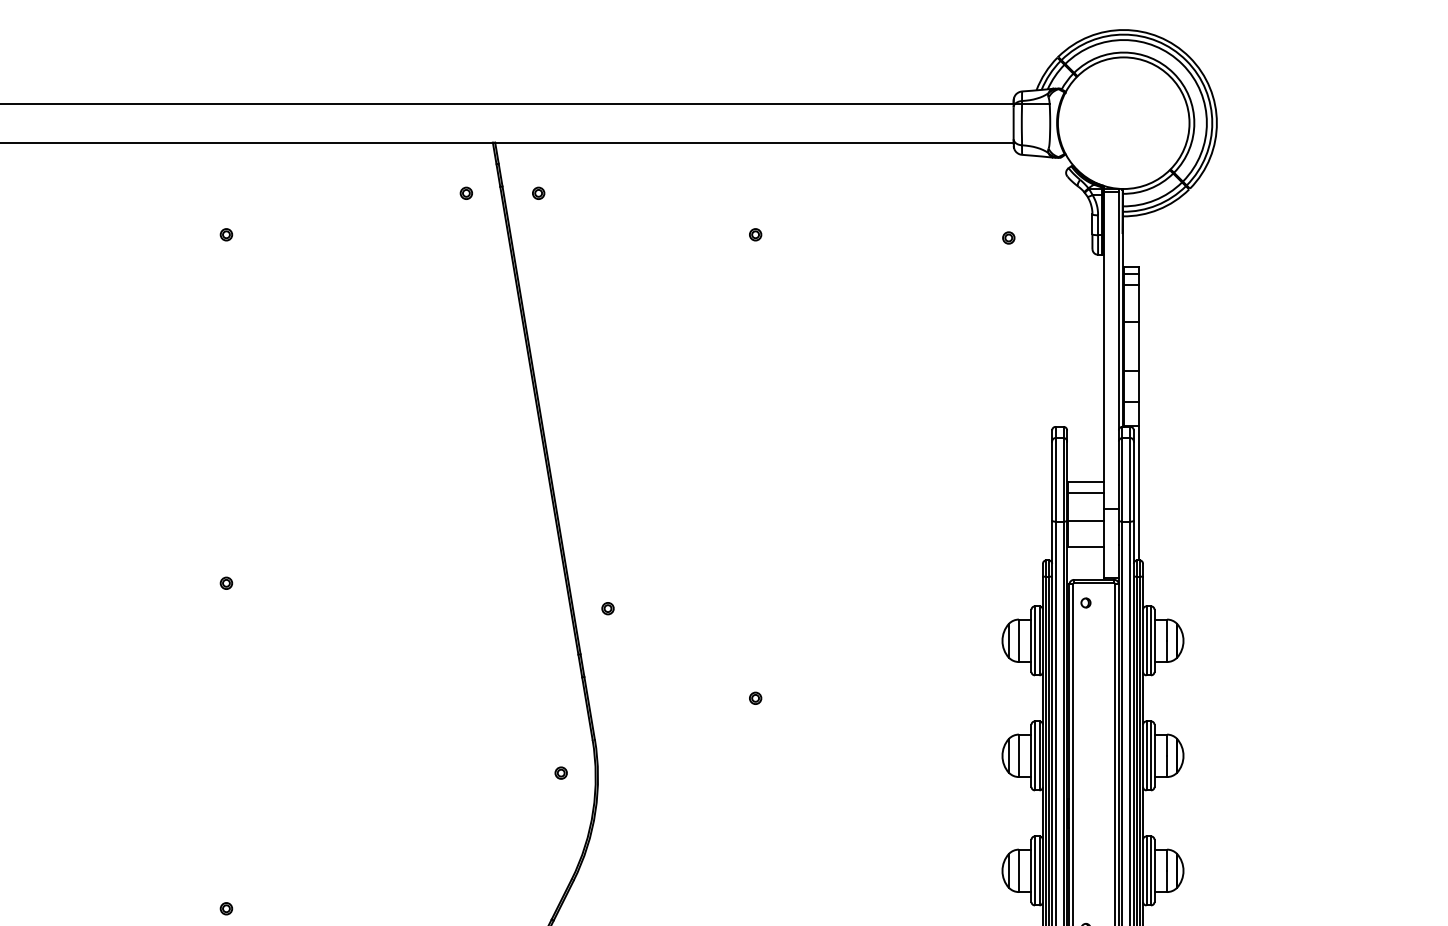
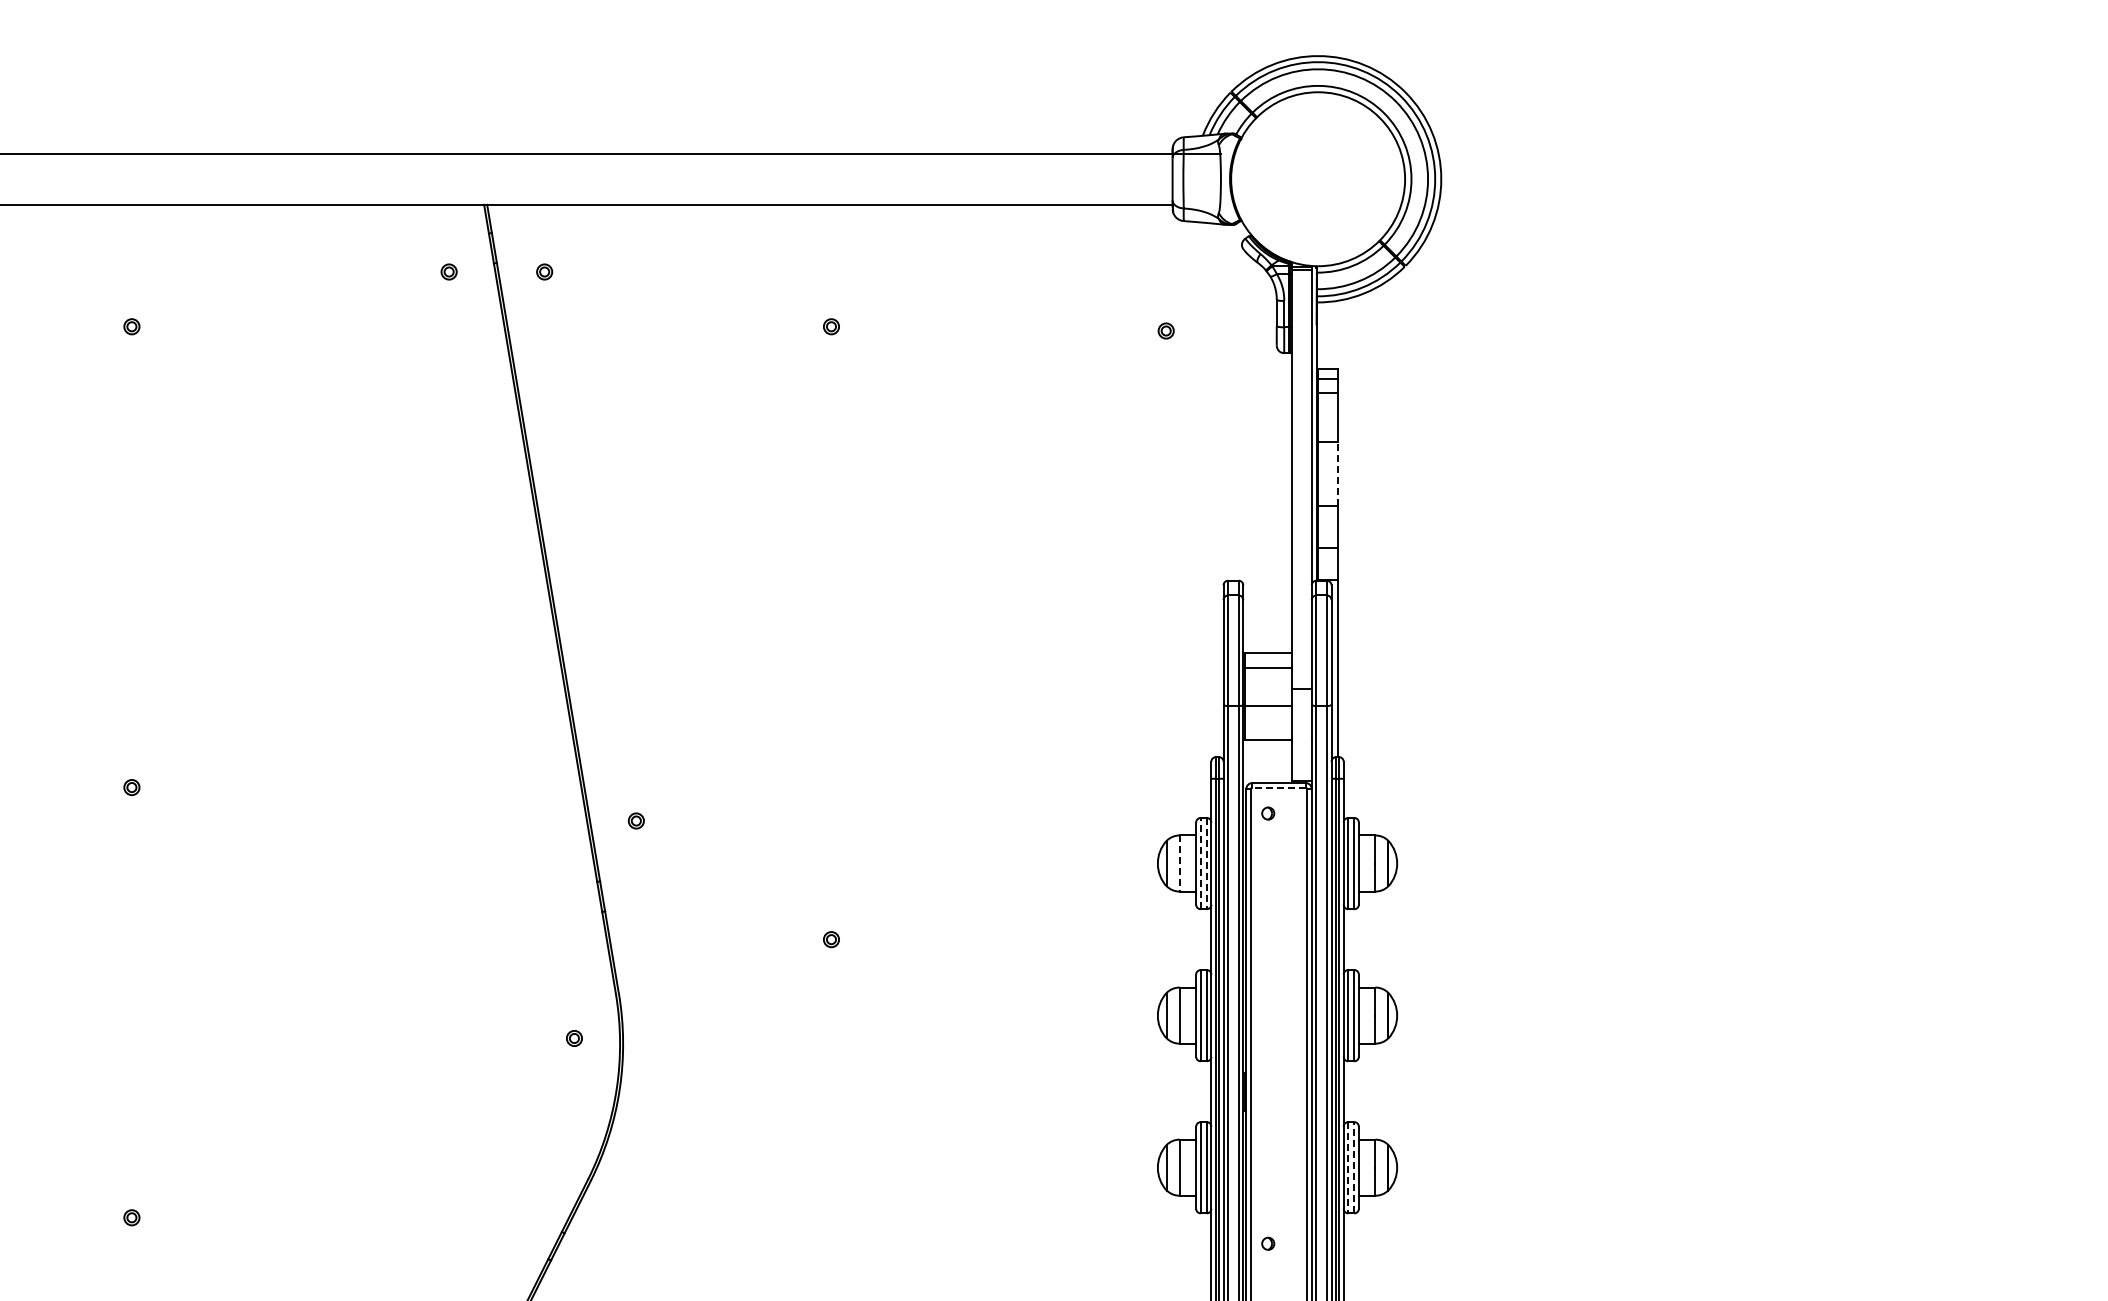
line: (1138, 345) -> (1337, 473), solid -> dashed
line: (1094, 583) -> (1279, 787), solid -> dashed
line: (1034, 640) -> (1200, 863), solid -> dashed
line: (1039, 640) -> (1206, 863), solid -> dashed
line: (1018, 641) -> (1179, 864), solid -> dashed
line: (1146, 870) -> (1348, 1167), solid -> dashed
line: (1151, 870) -> (1354, 1167), solid -> dashed

